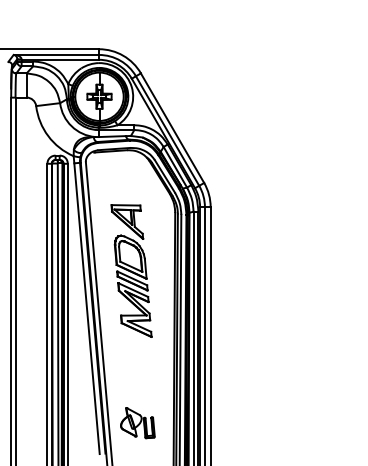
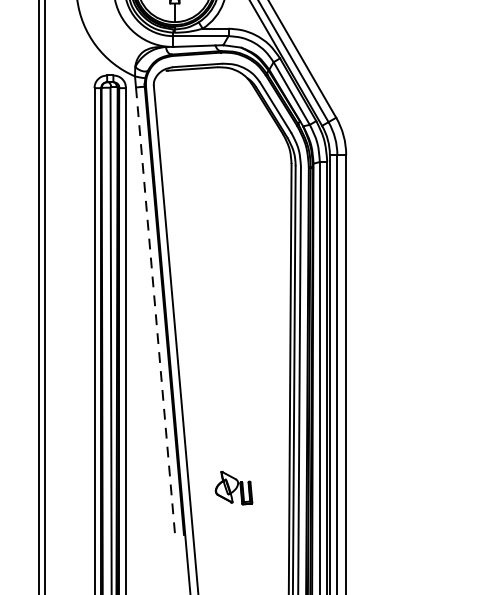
part: (131, 270) -> (224, 252), removed
line: (87, 308) -> (156, 311), solid -> dashed
part: (137, 423) -> (233, 488), size x0.7

